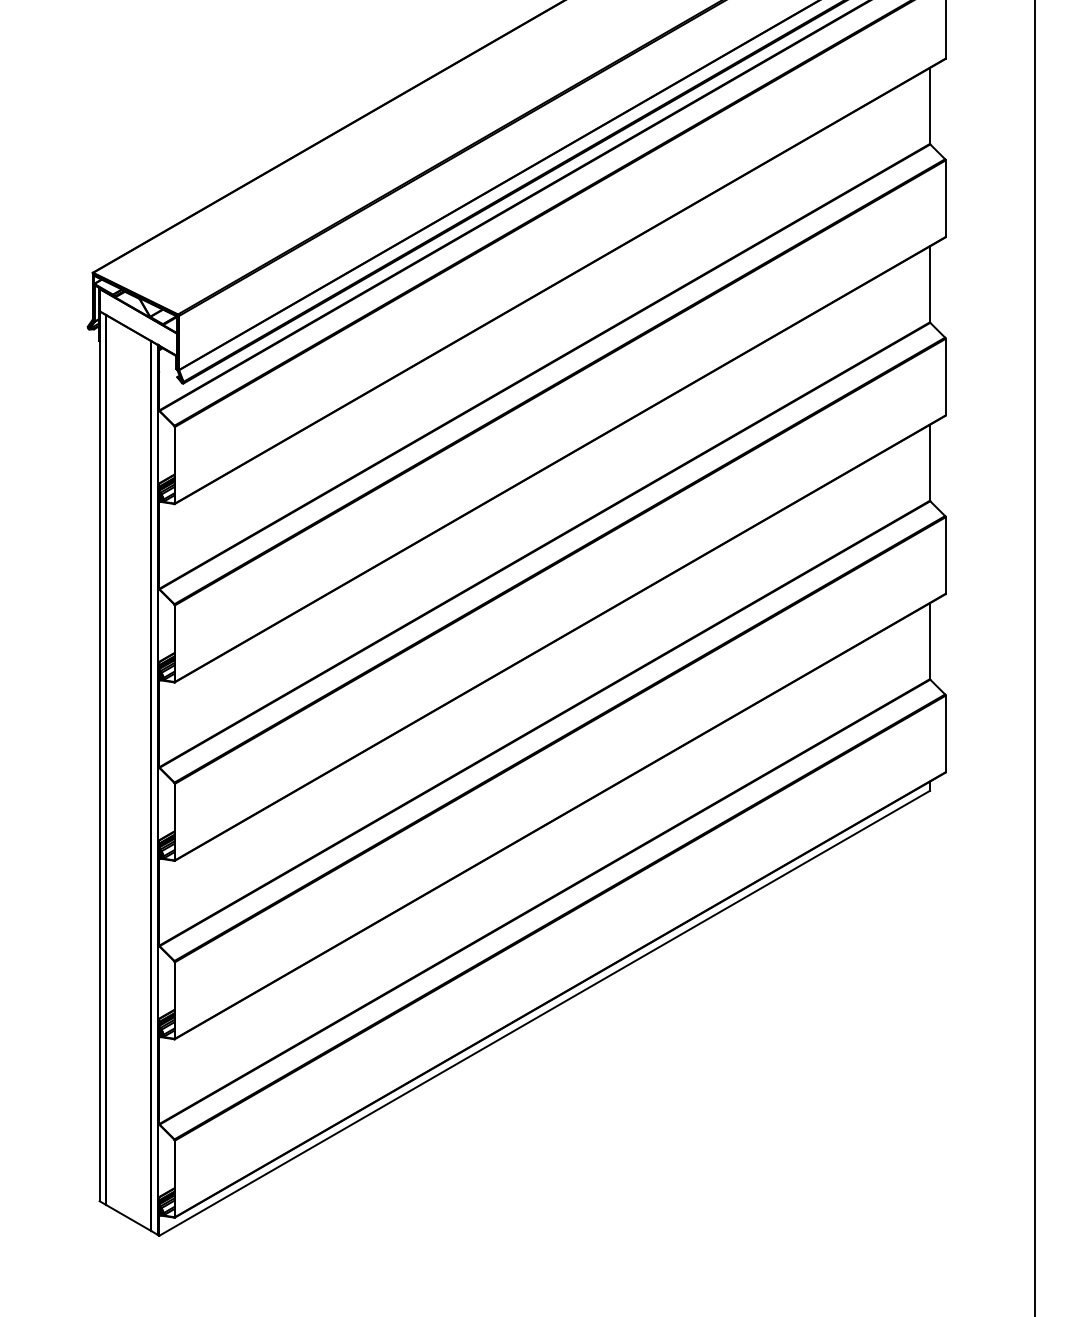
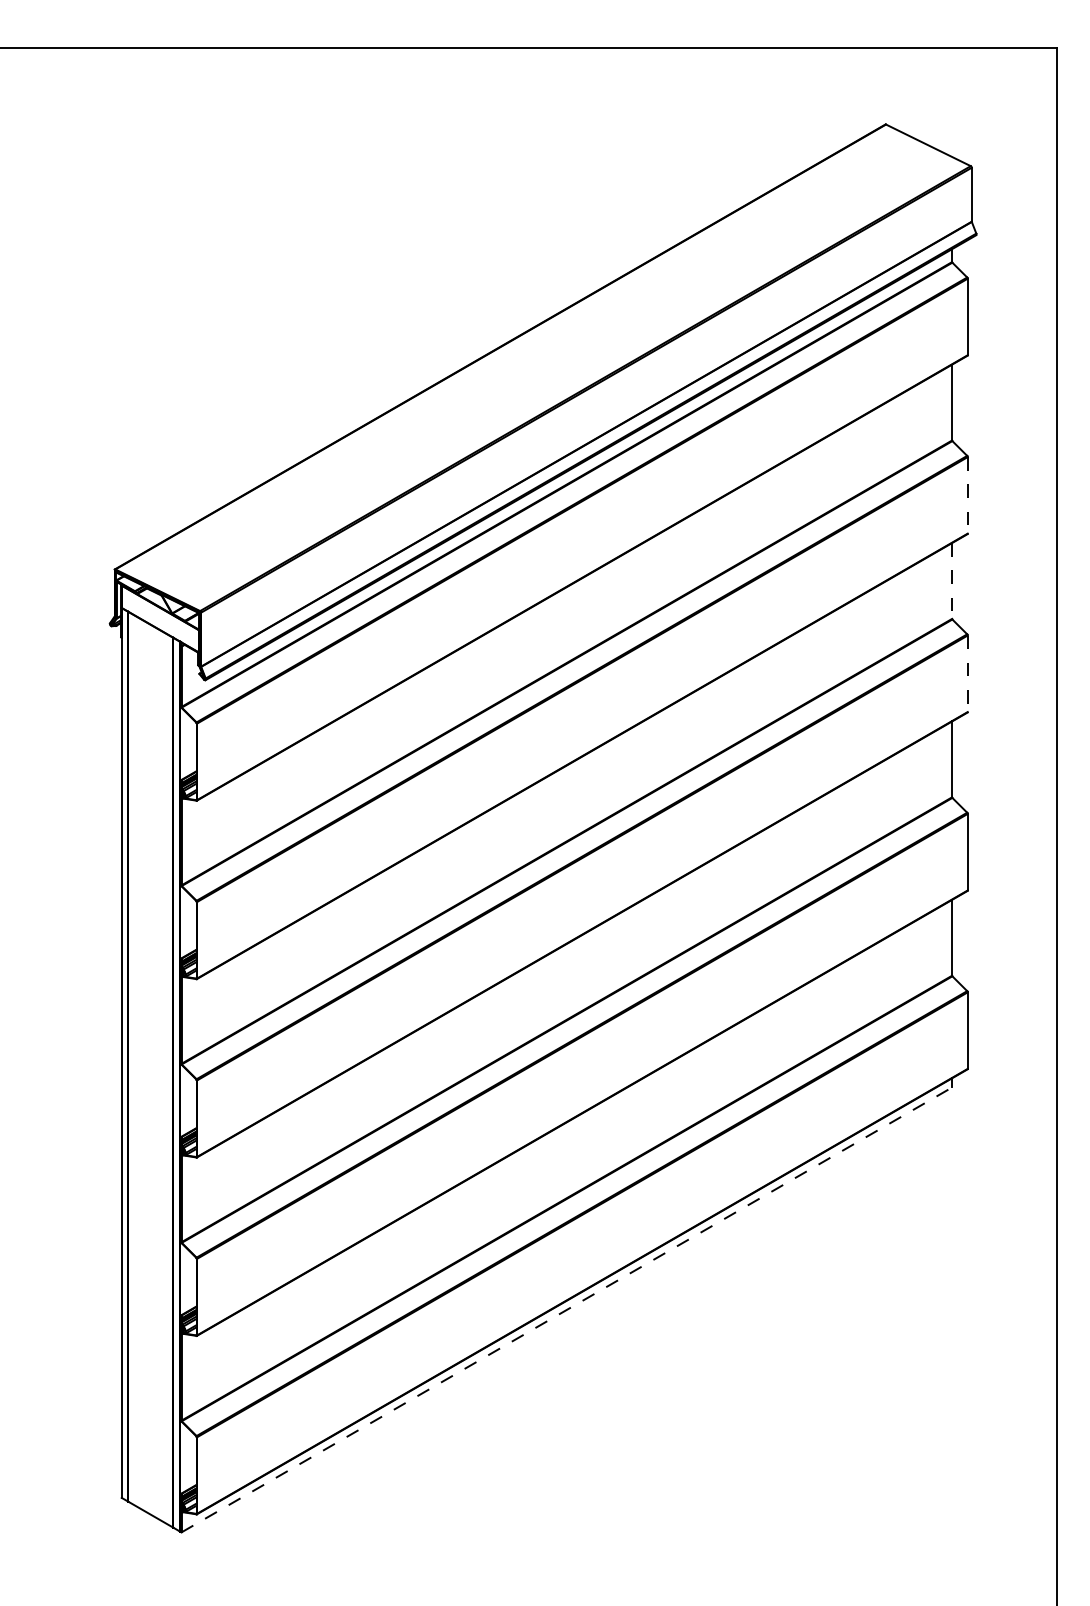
line: (945, 198) -> (967, 495), solid -> dashed
line: (930, 283) -> (952, 580), solid -> dashed
line: (945, 377) -> (967, 674), solid -> dashed
line: (544, 1012) -> (566, 1309), solid -> dashed

